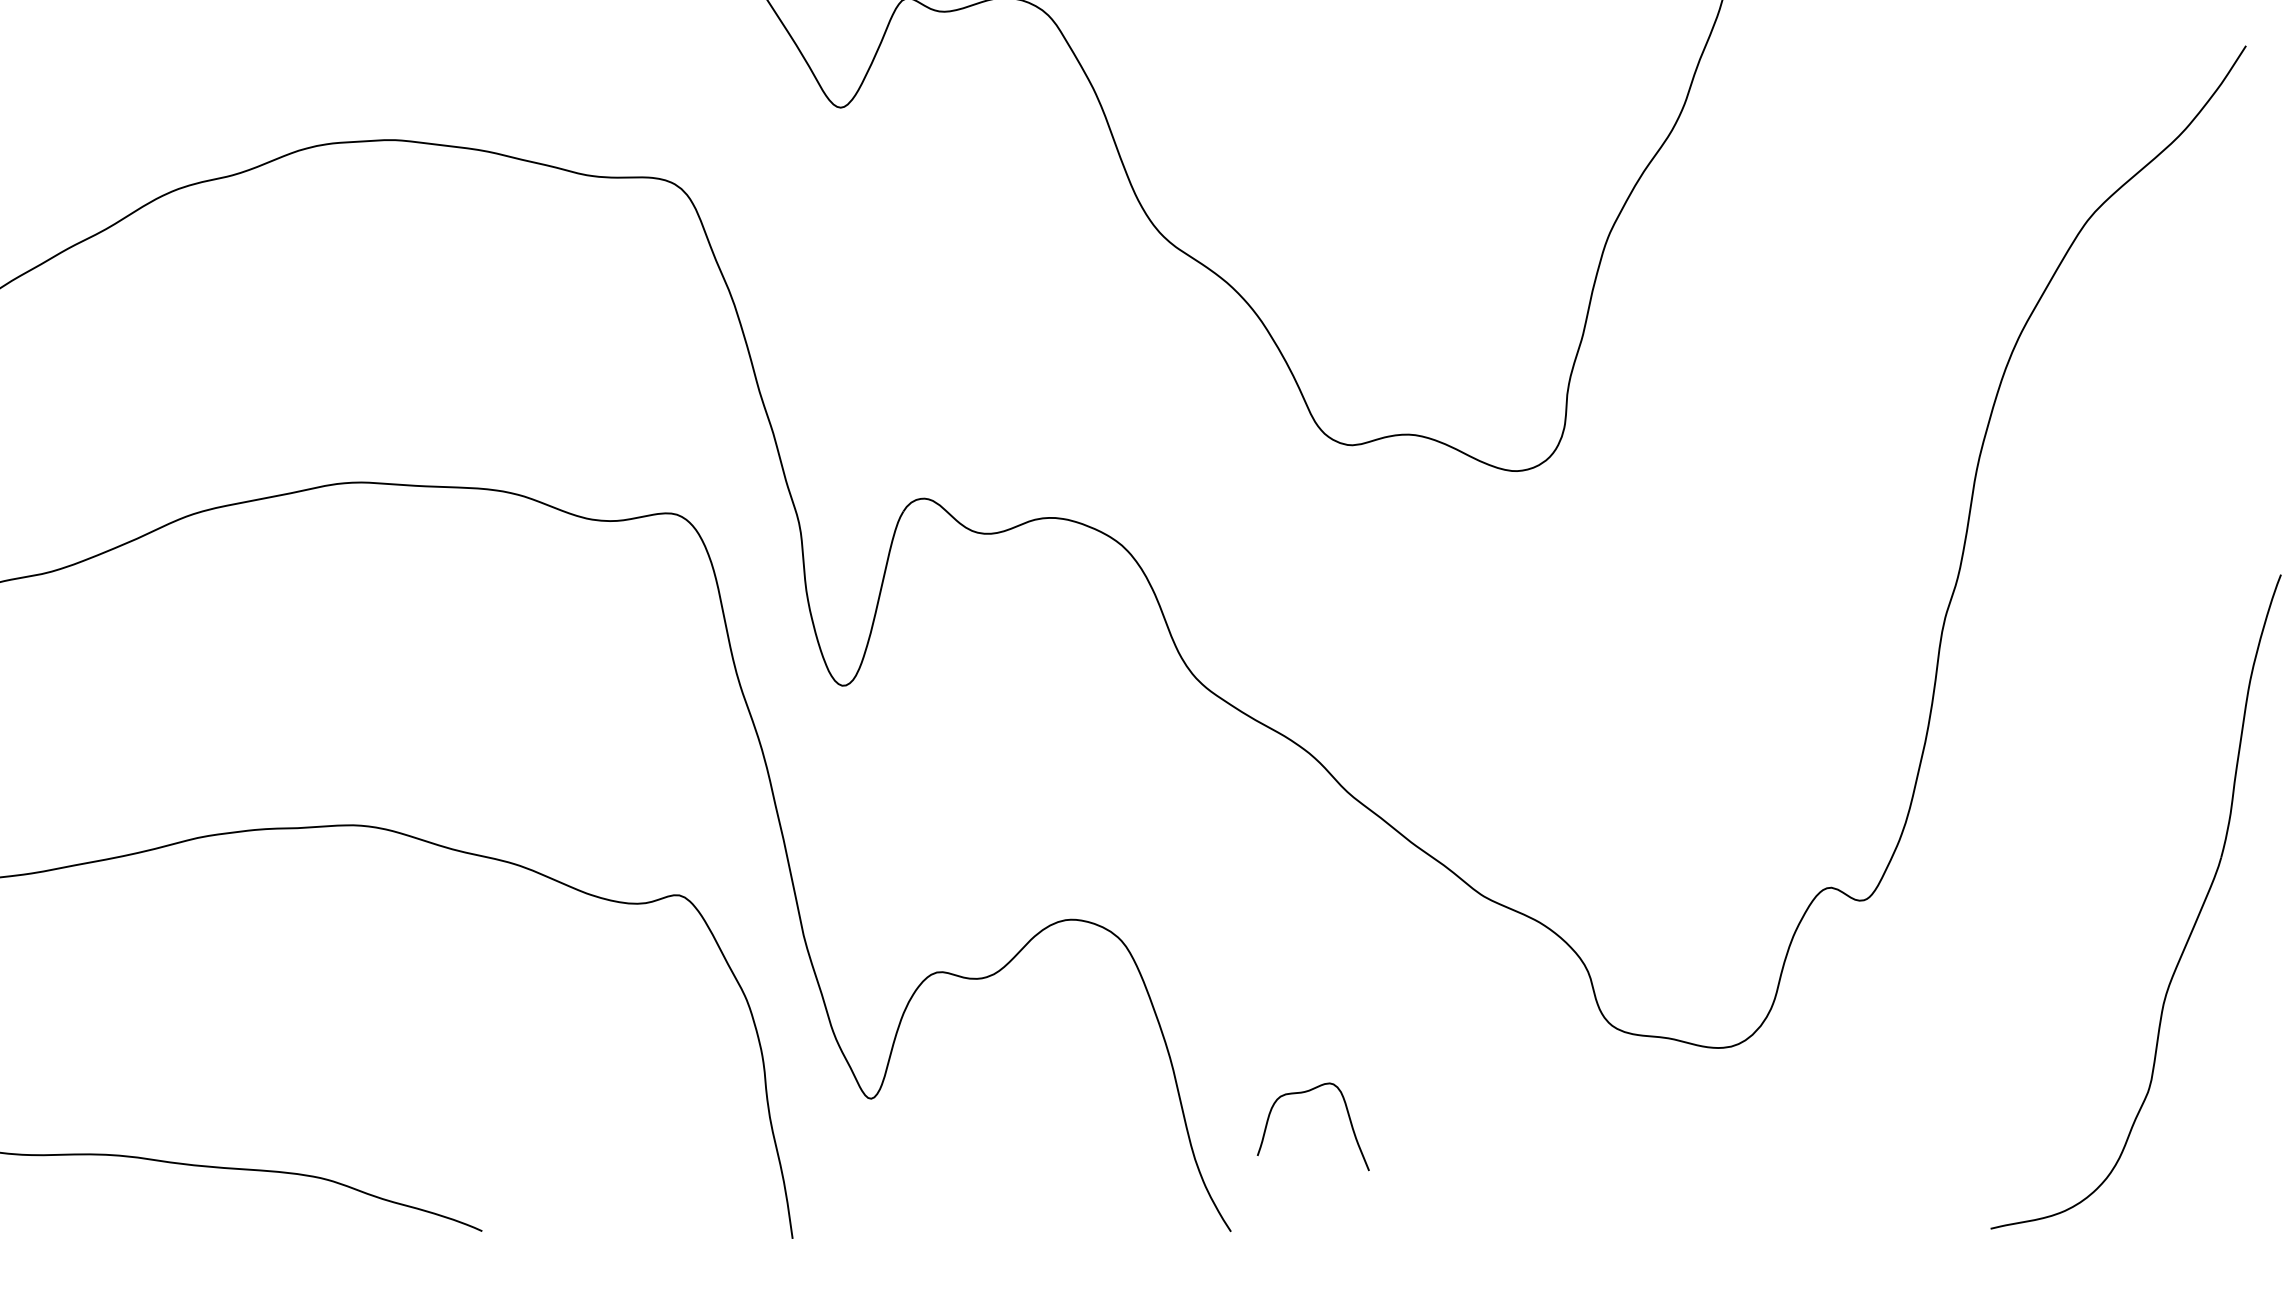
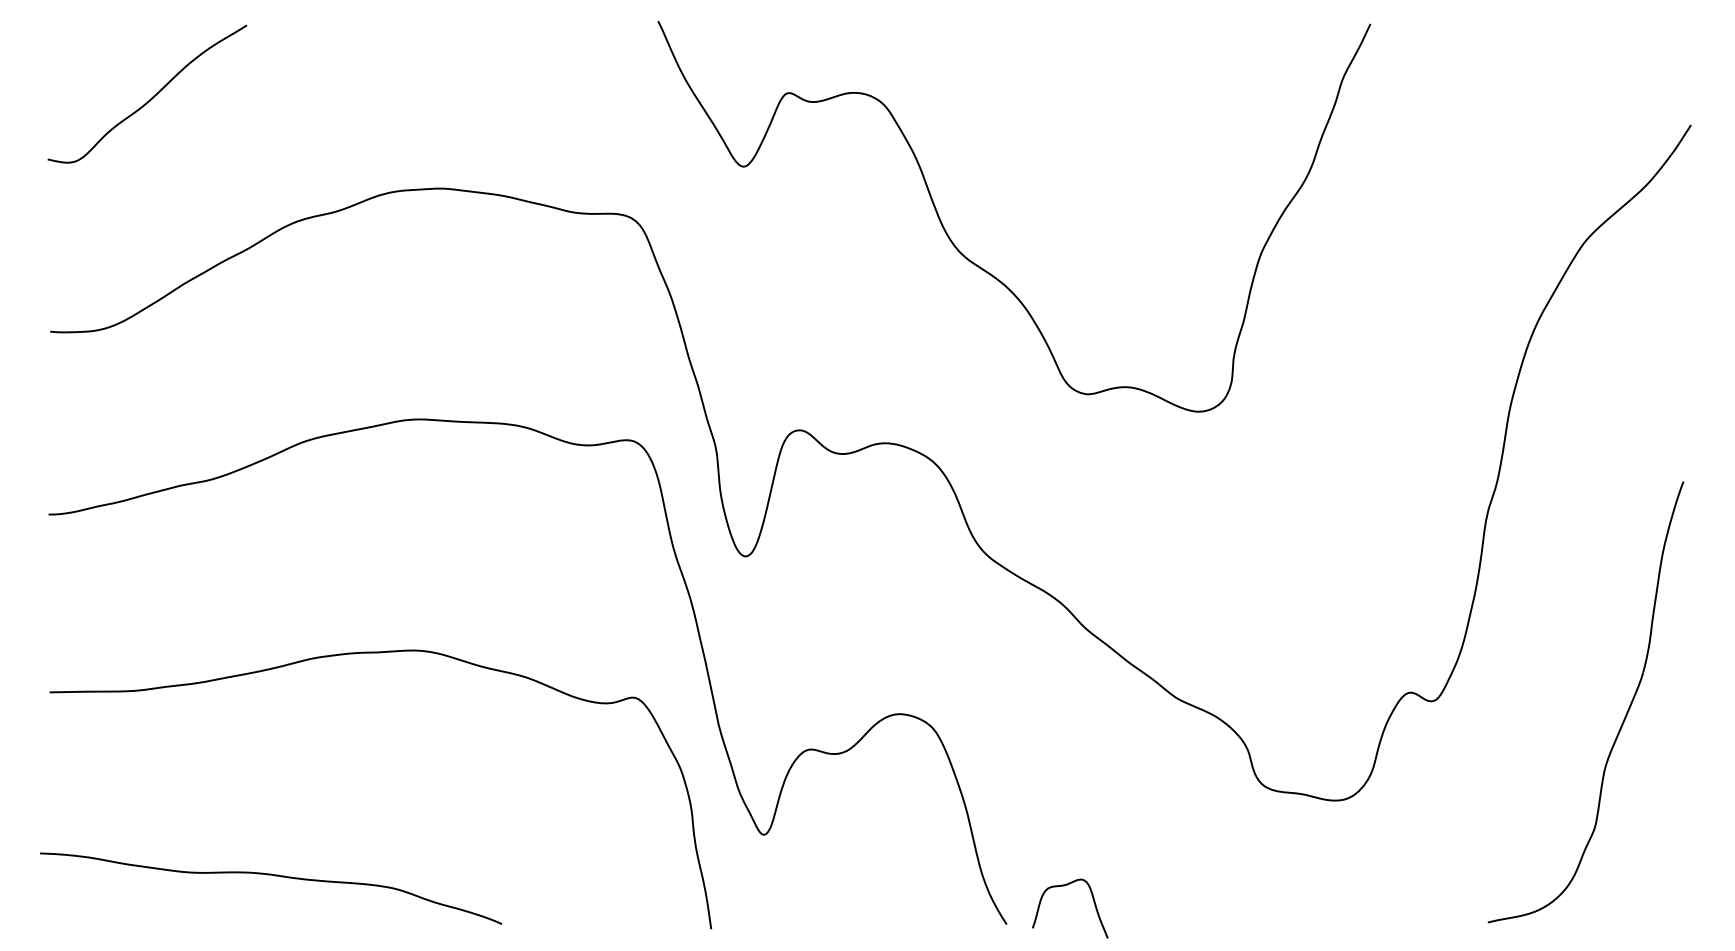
part: (2193, 923) -> (1624, 716), moved
curve: (1304, 1093) -> (1064, 886), moved

